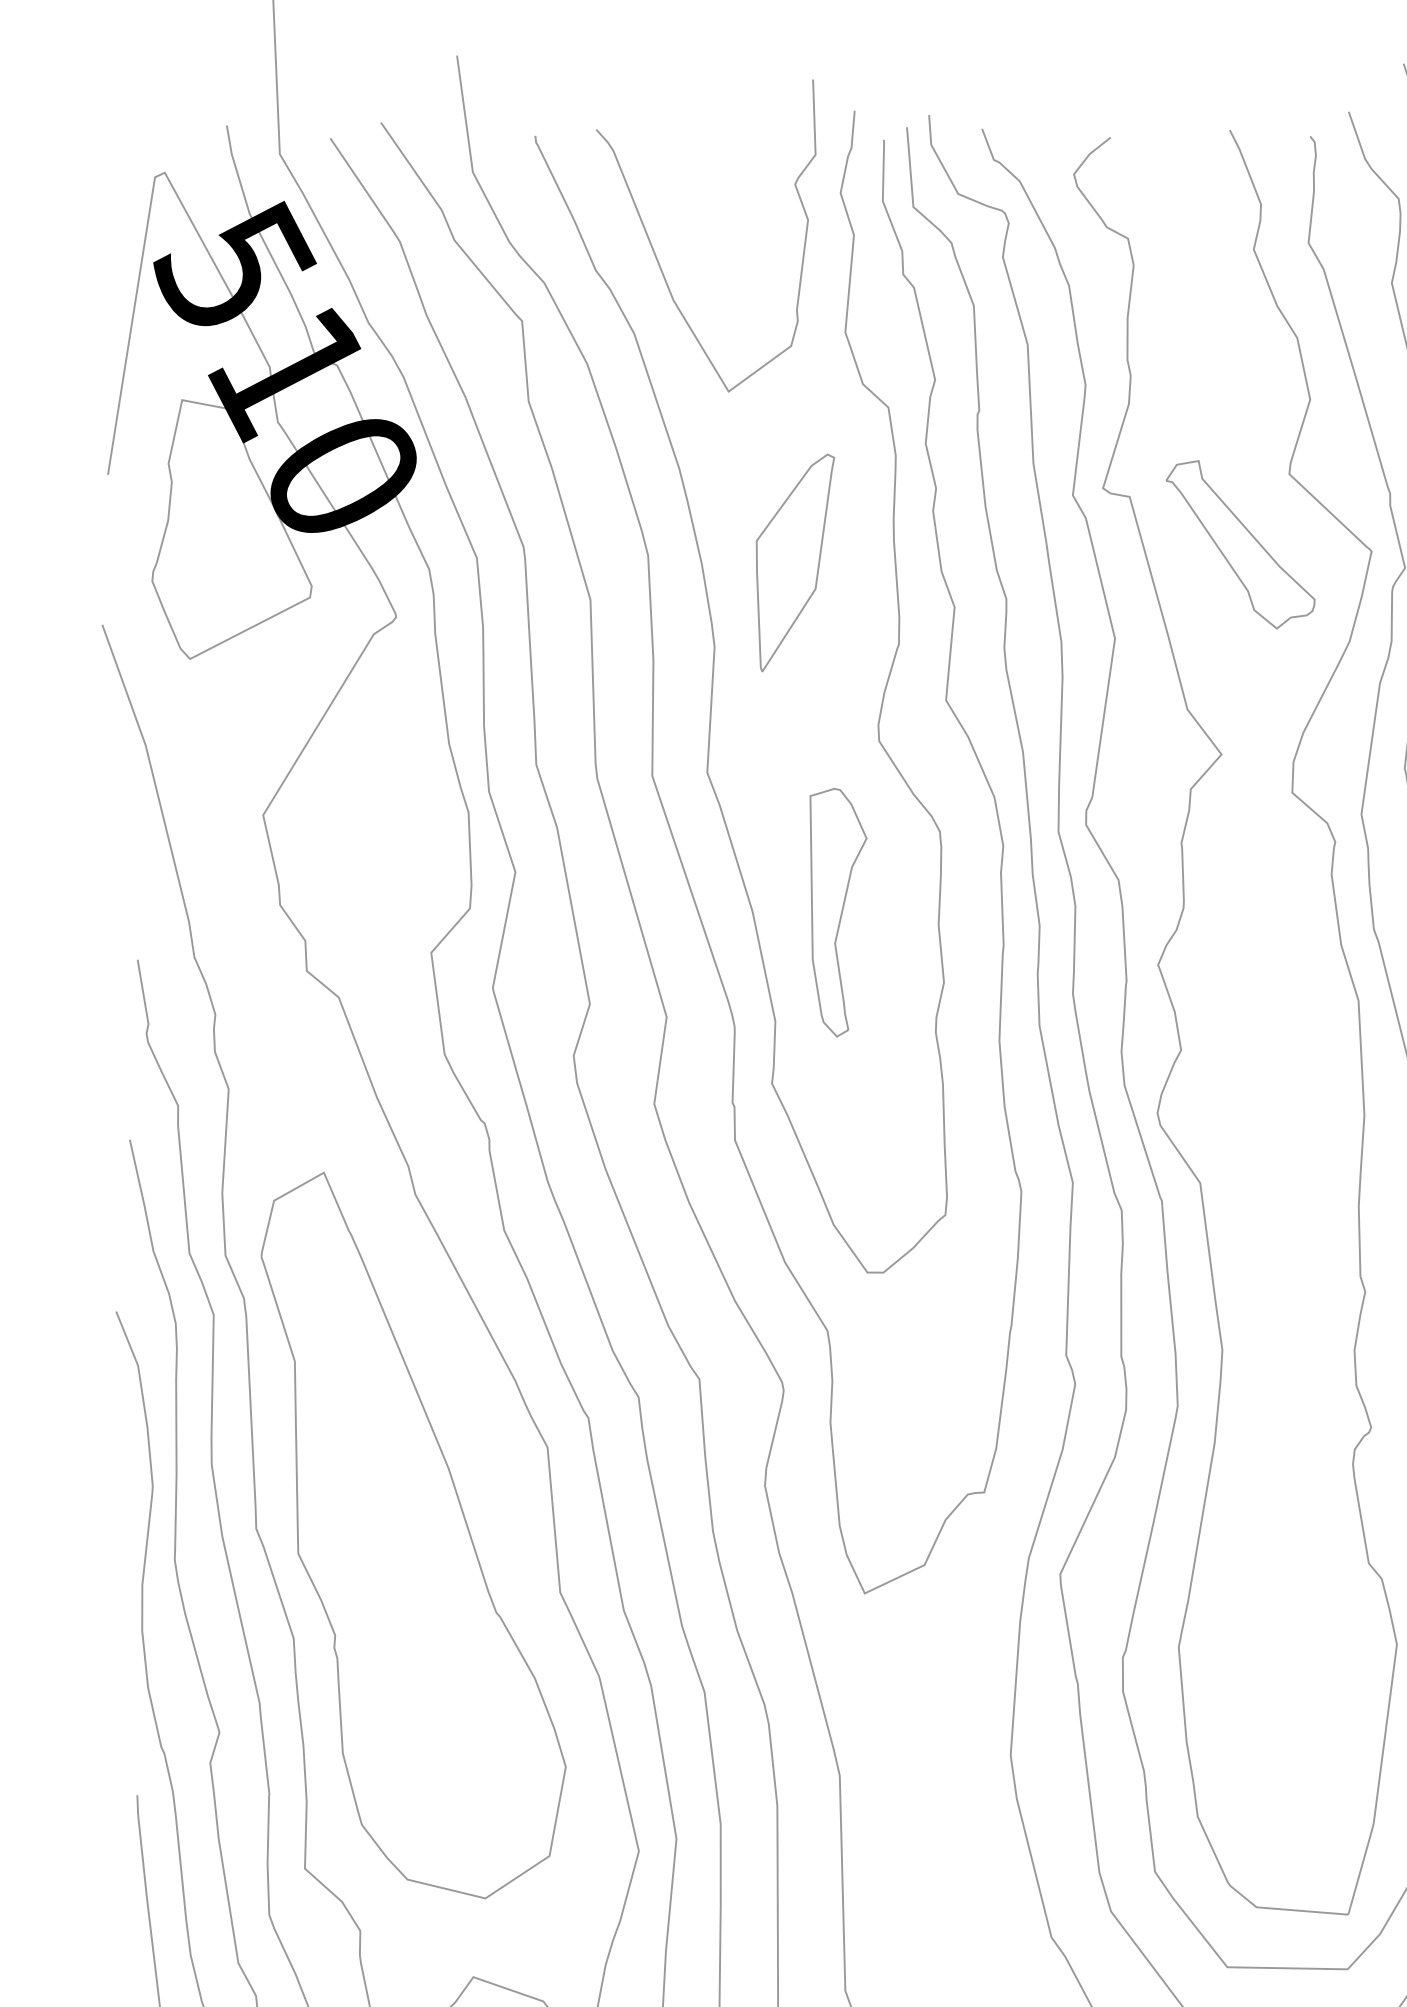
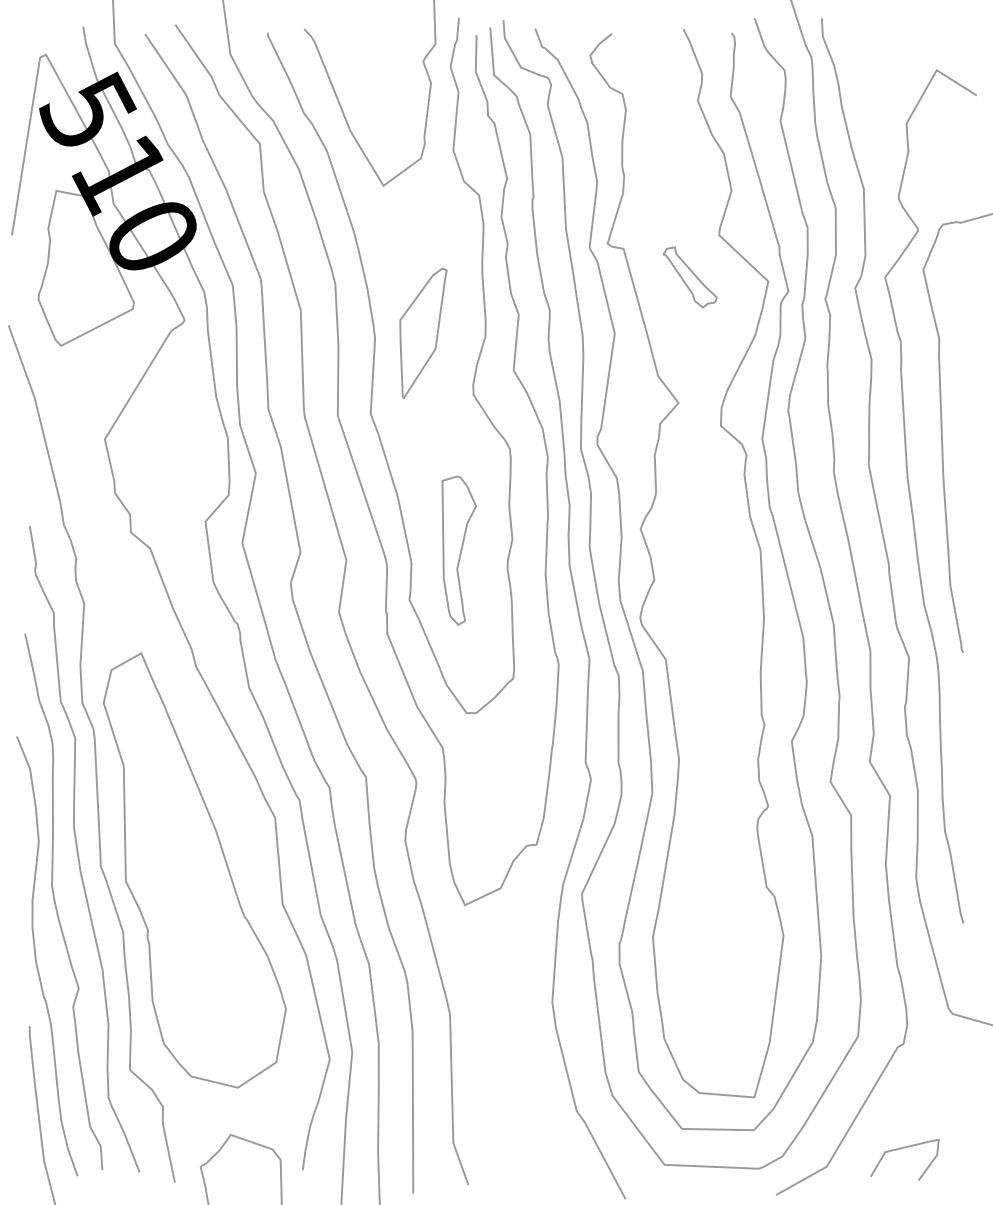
part: (1239, 544) -> (689, 277), size x0.6
part: (795, 561) -> (423, 332), moved
part: (837, 912) -> (458, 550), moved

